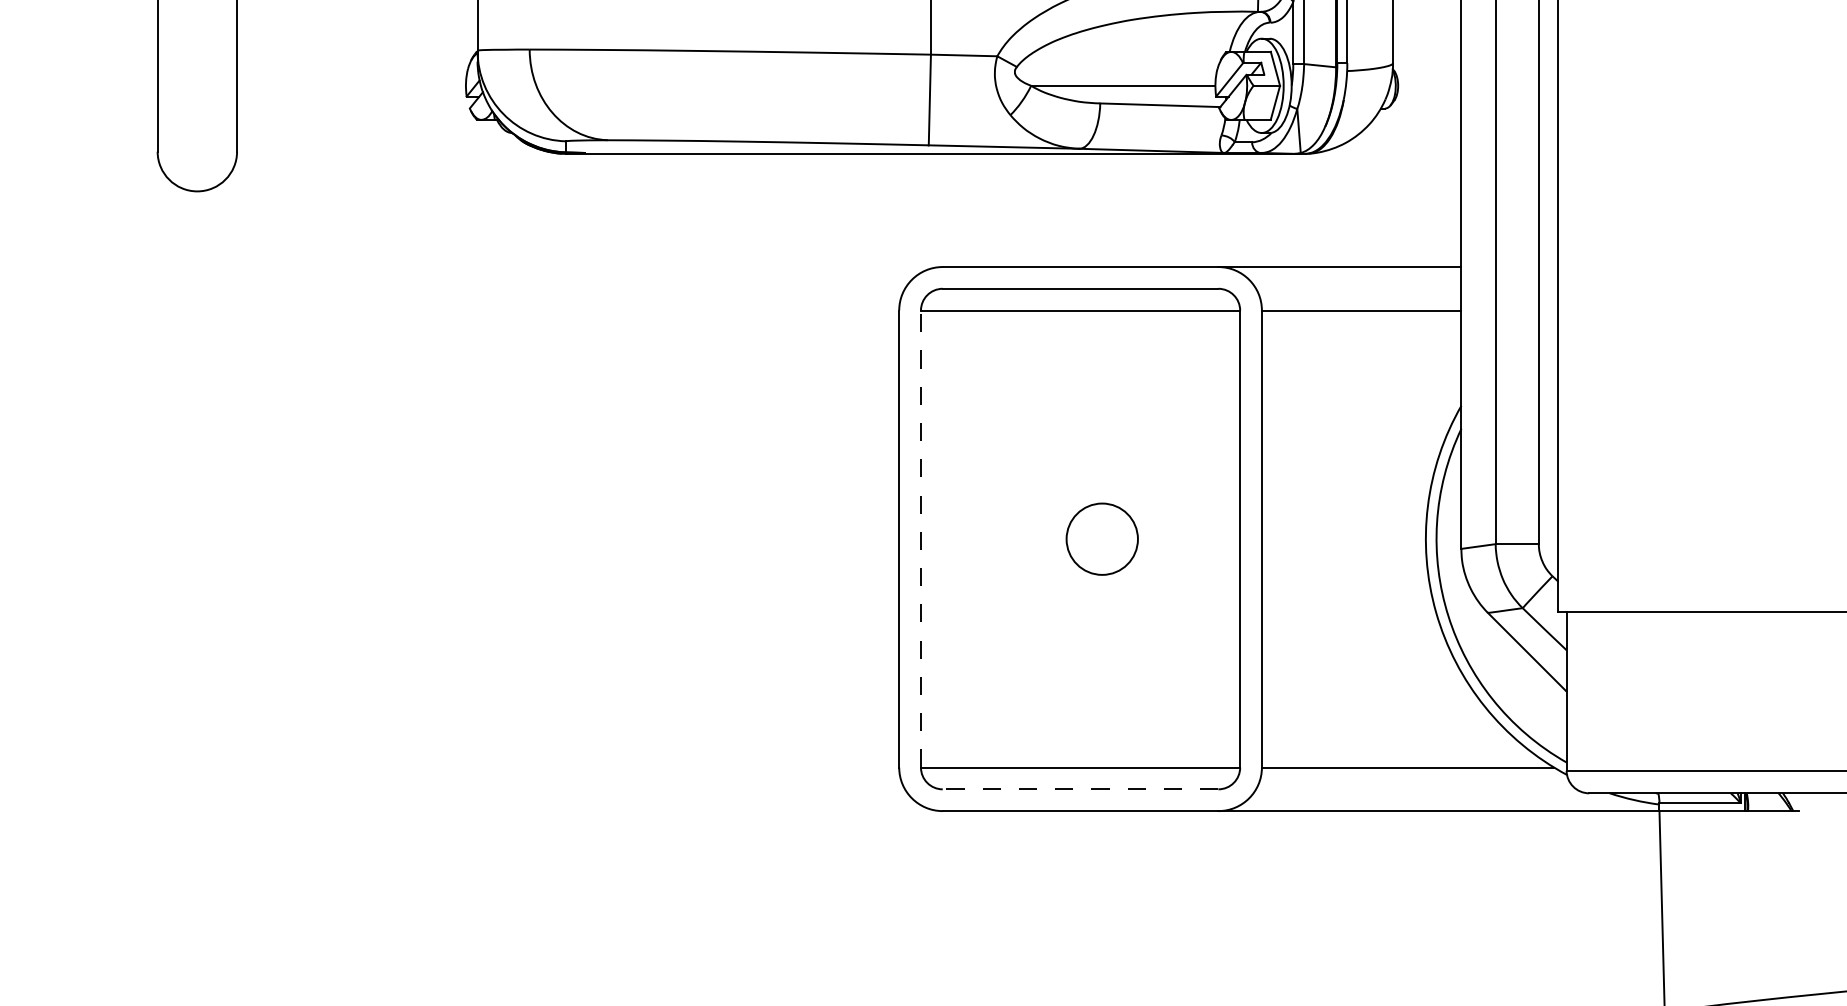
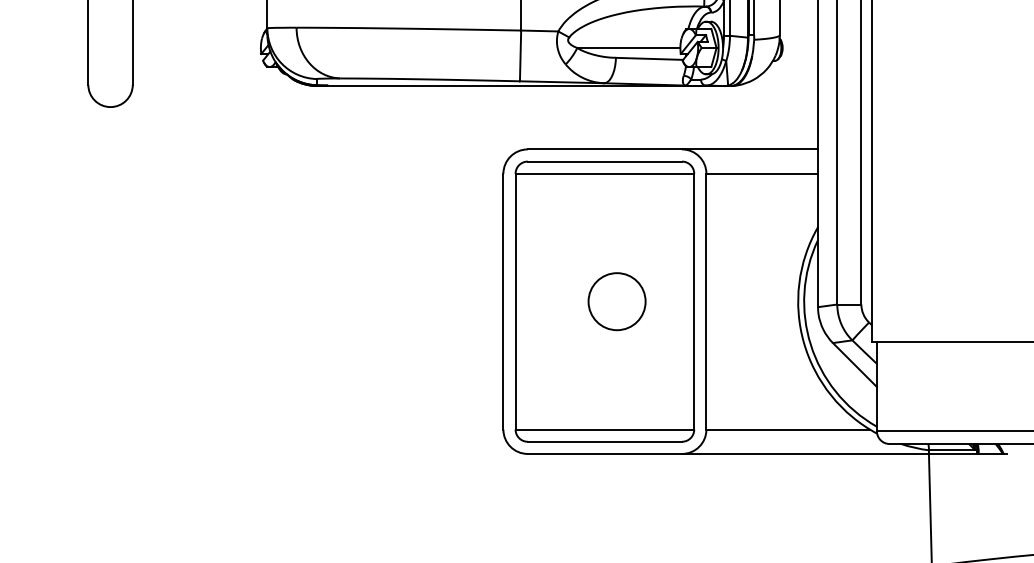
line: (920, 538) -> (515, 301), dashed -> solid
circle: (1101, 538) -> (616, 301), size x1.43
line: (1079, 788) -> (604, 441), dashed -> solid

